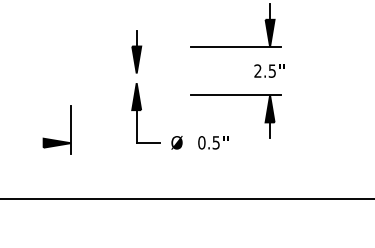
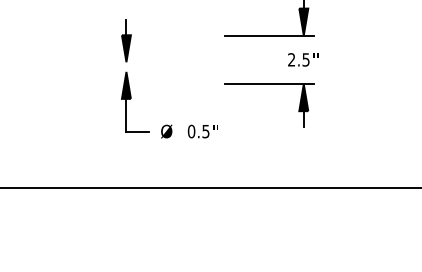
part: (139, 93) -> (129, 82), moved
part: (56, 139) -> (90, 128), removed

